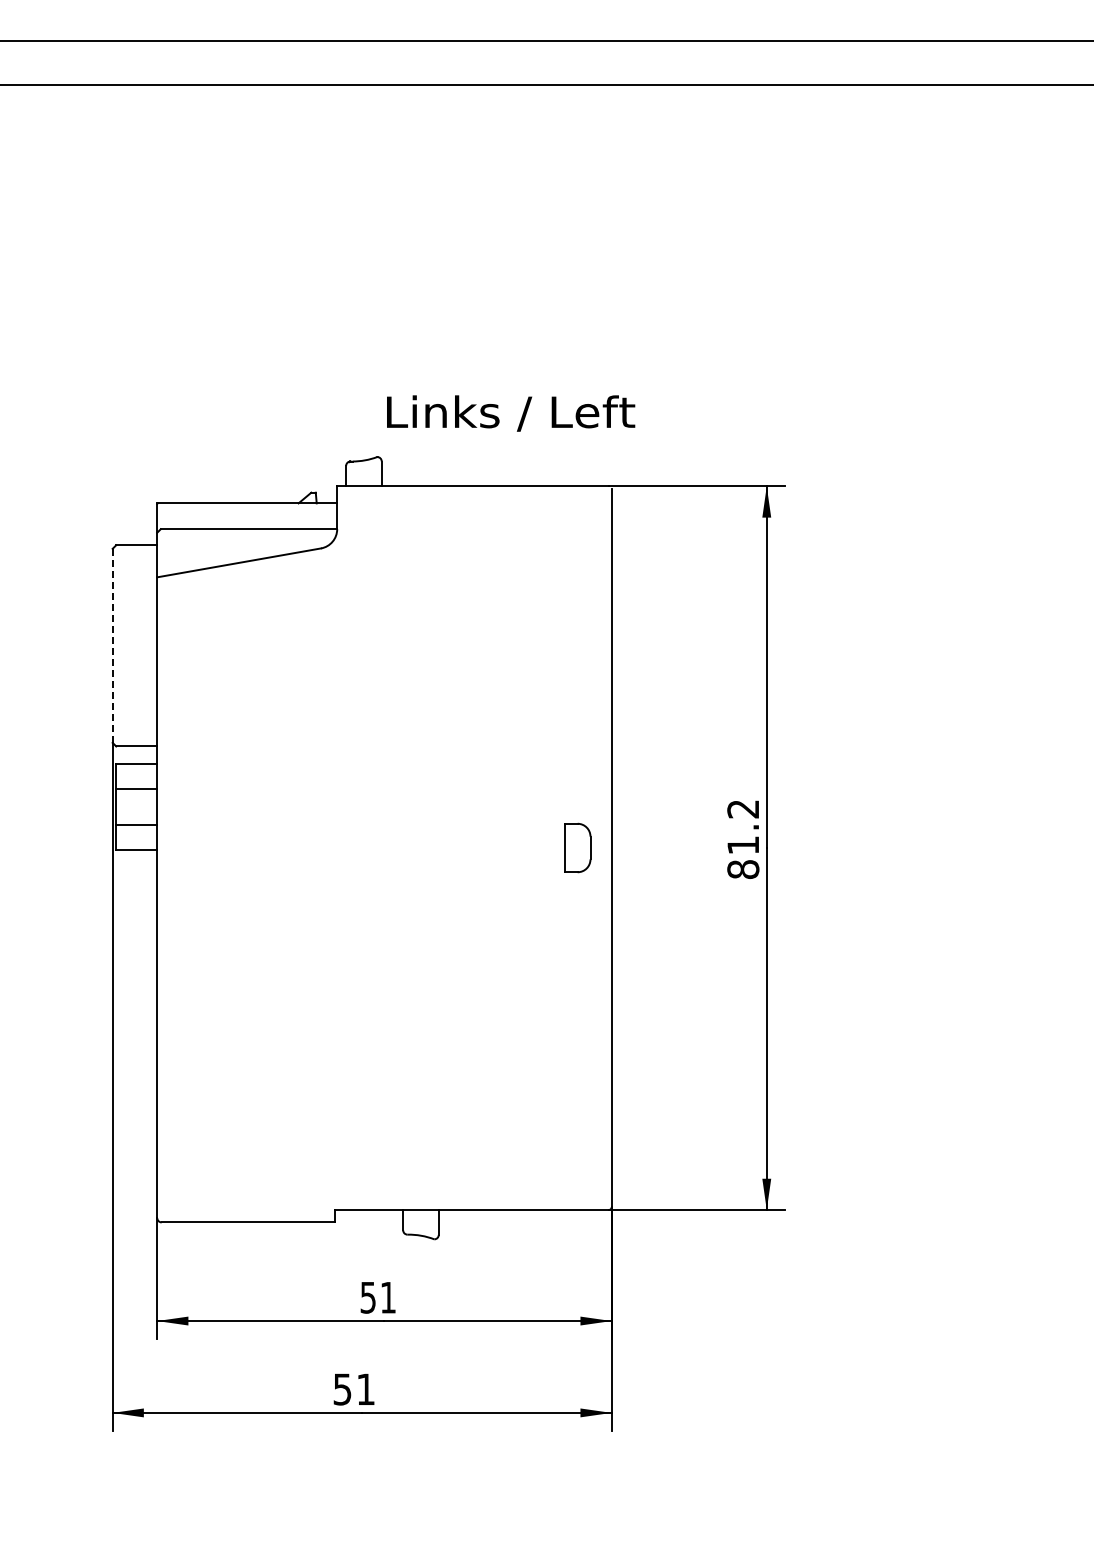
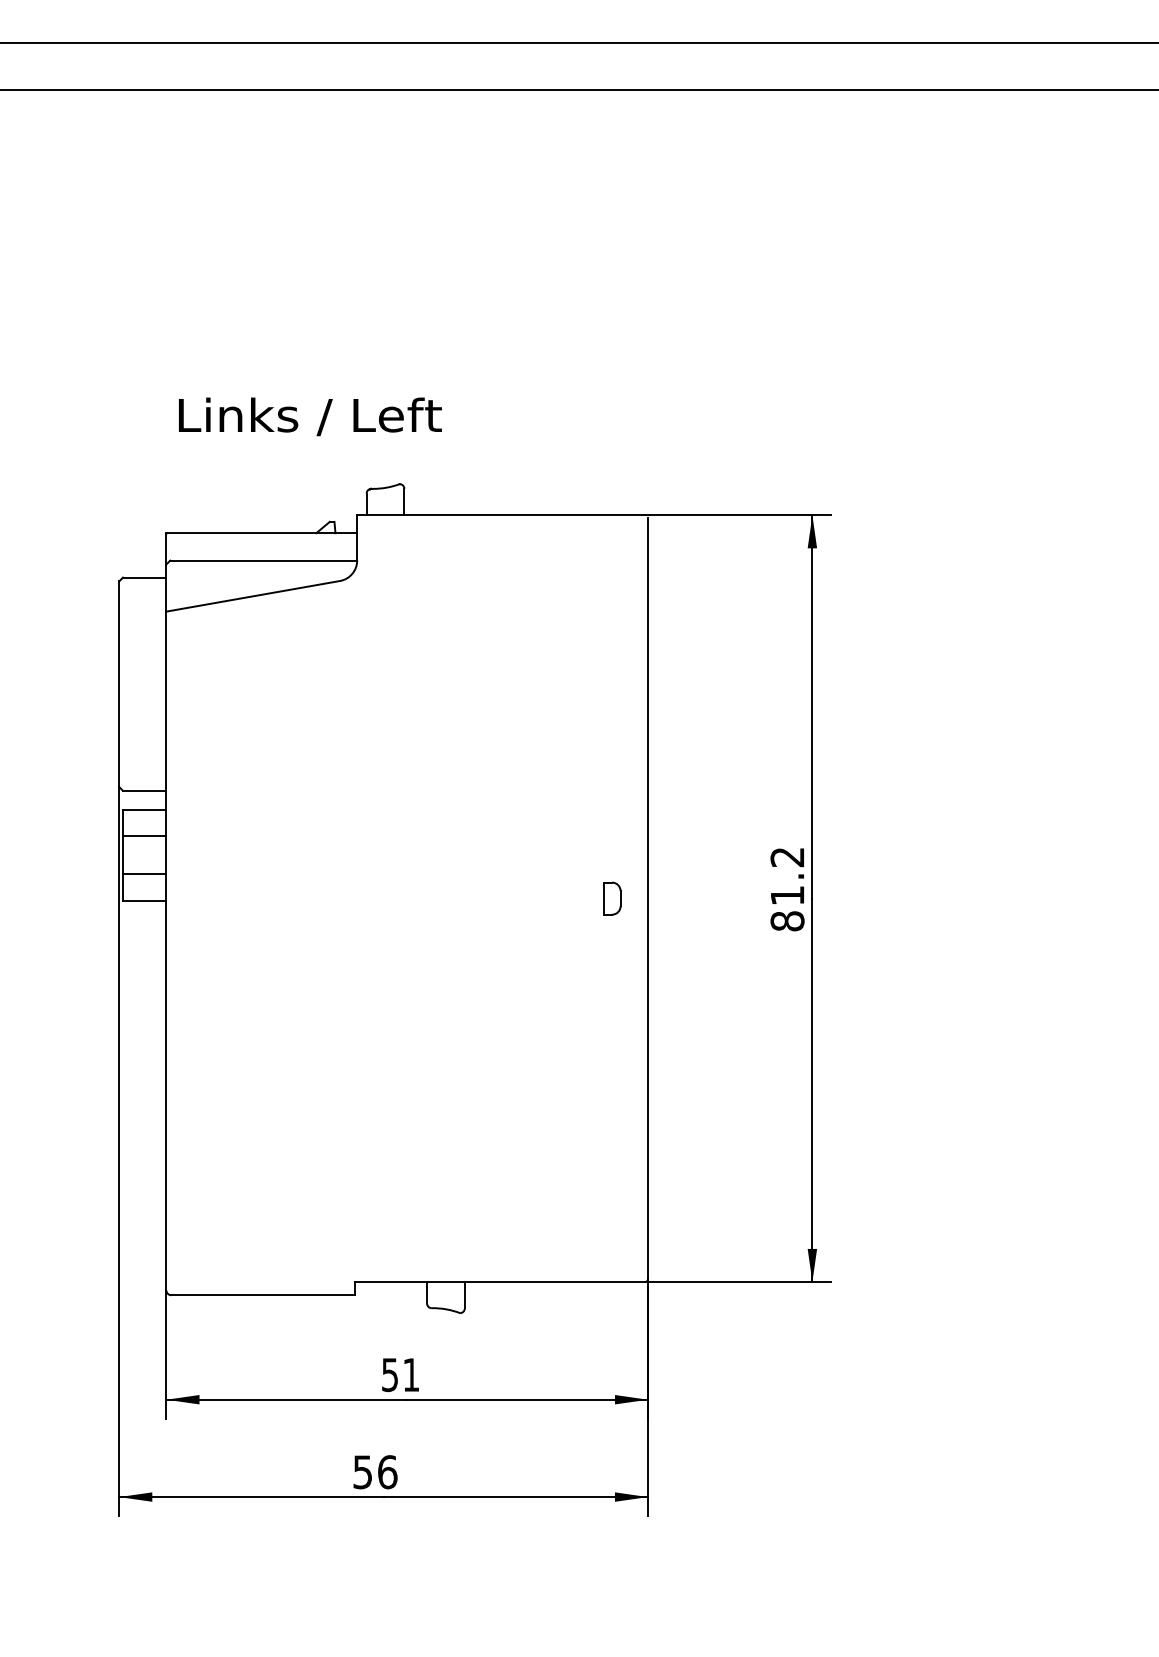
text: (511, 413) -> (310, 416), moved
line: (112, 645) -> (119, 683), dashed -> solid
part: (577, 848) -> (611, 898), size x0.62
text: (366, 1389) -> (388, 1472), 51 -> 56

